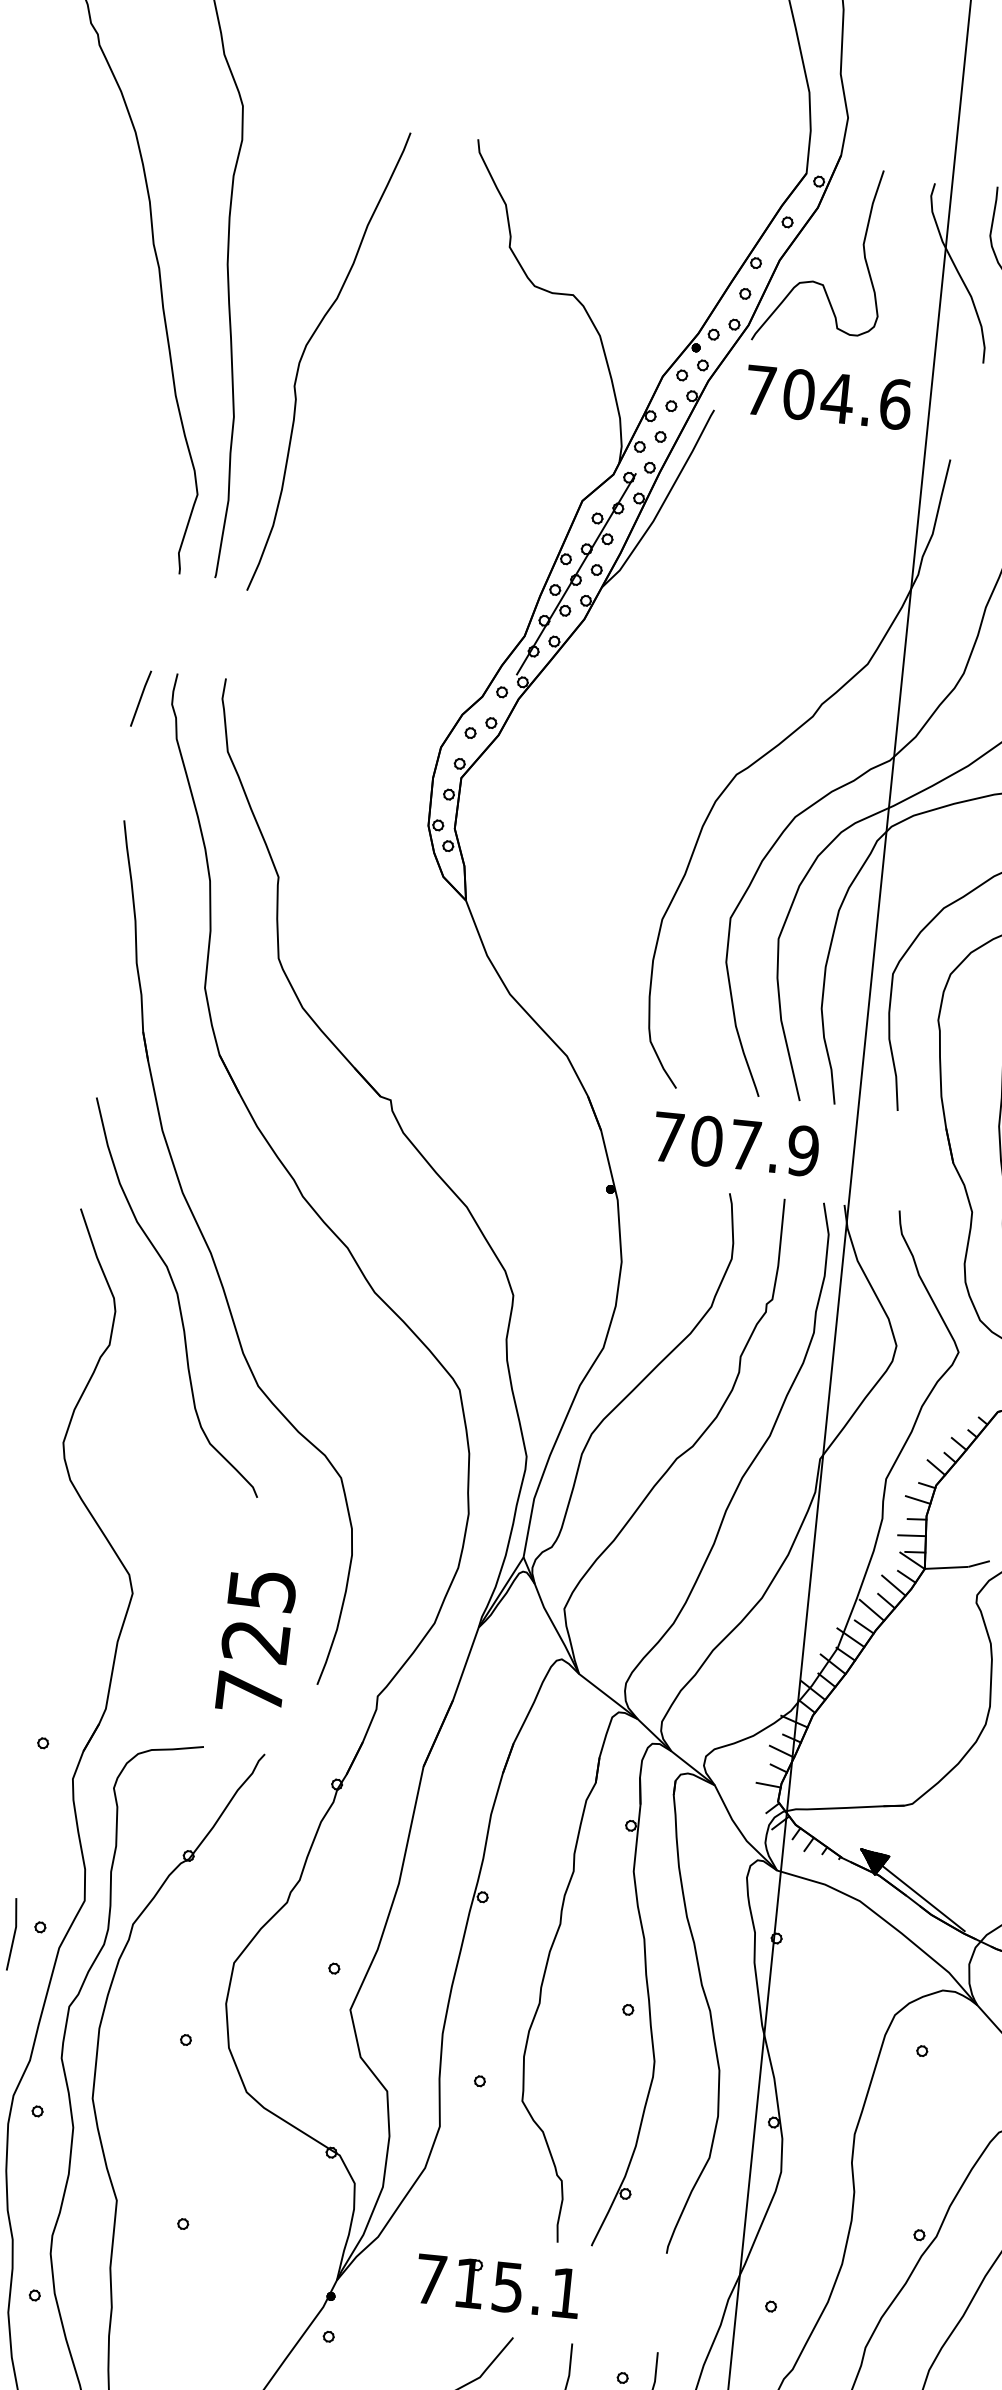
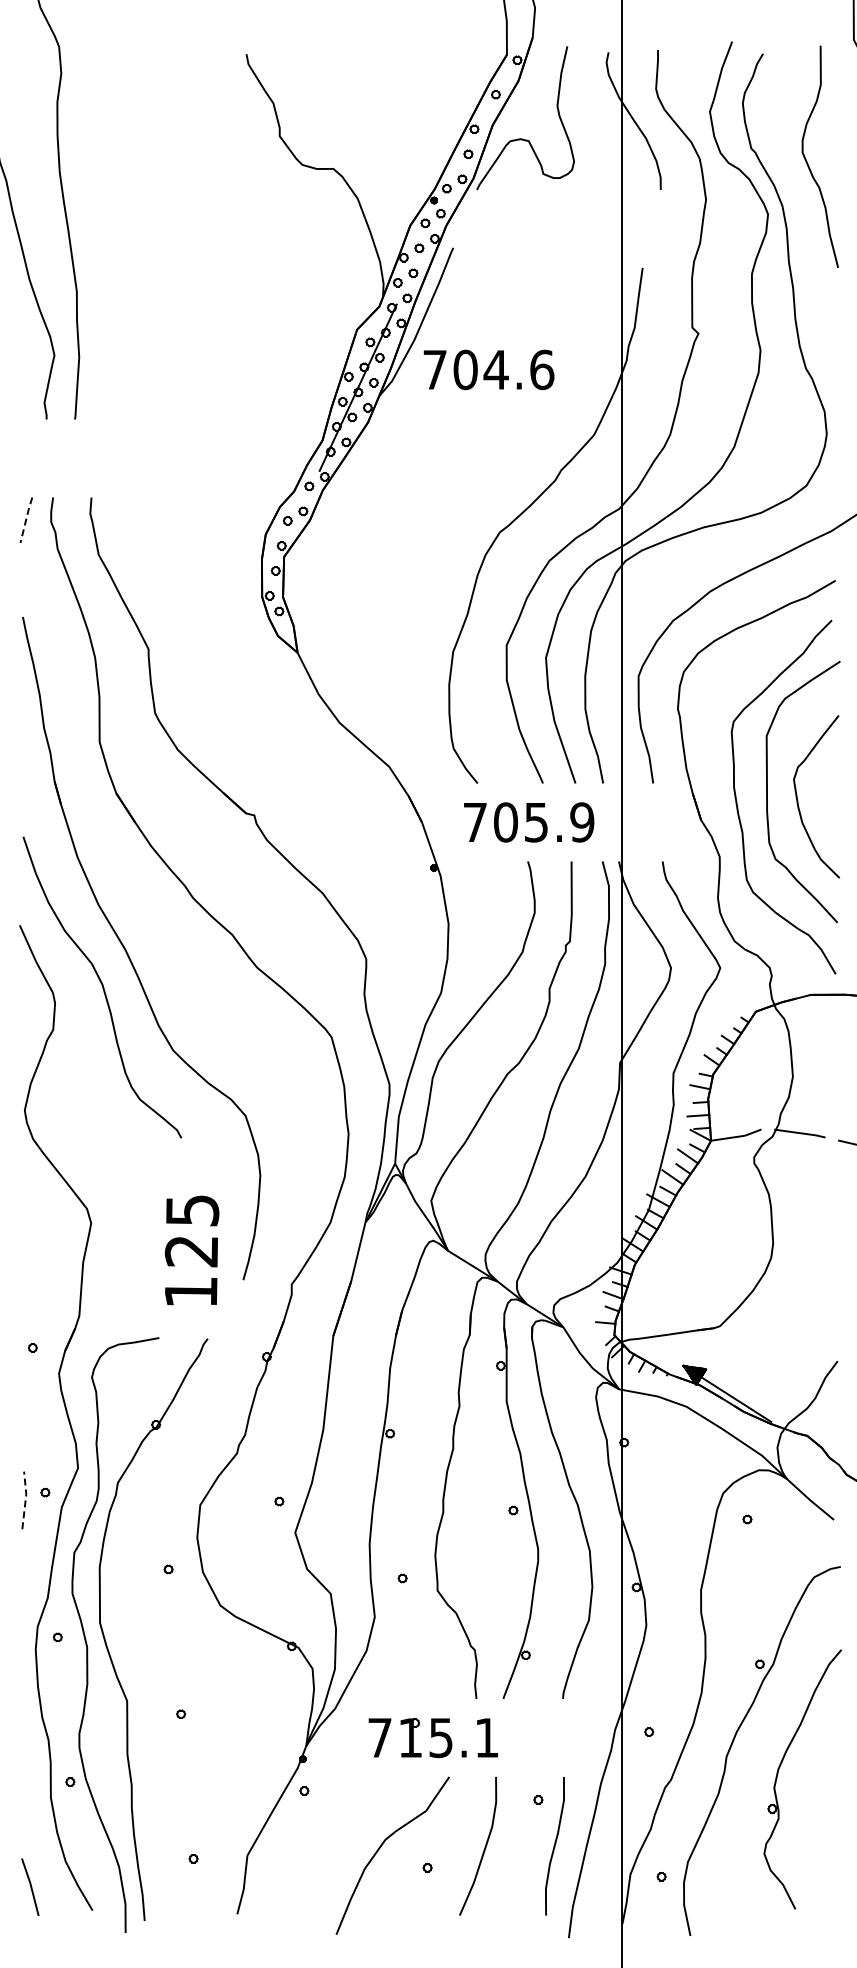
curve: (304, 352) -> (127, 235), removed
text: (827, 396) -> (488, 369), moved
line: (141, 697) -> (26, 519), solid -> dashed
text: (745, 1145) -> (536, 822), 707.9 -> 705.9
text: (250, 1692) -> (191, 1291), 725 -> 125
line: (14, 1934) -> (25, 1500), solid -> dashed

